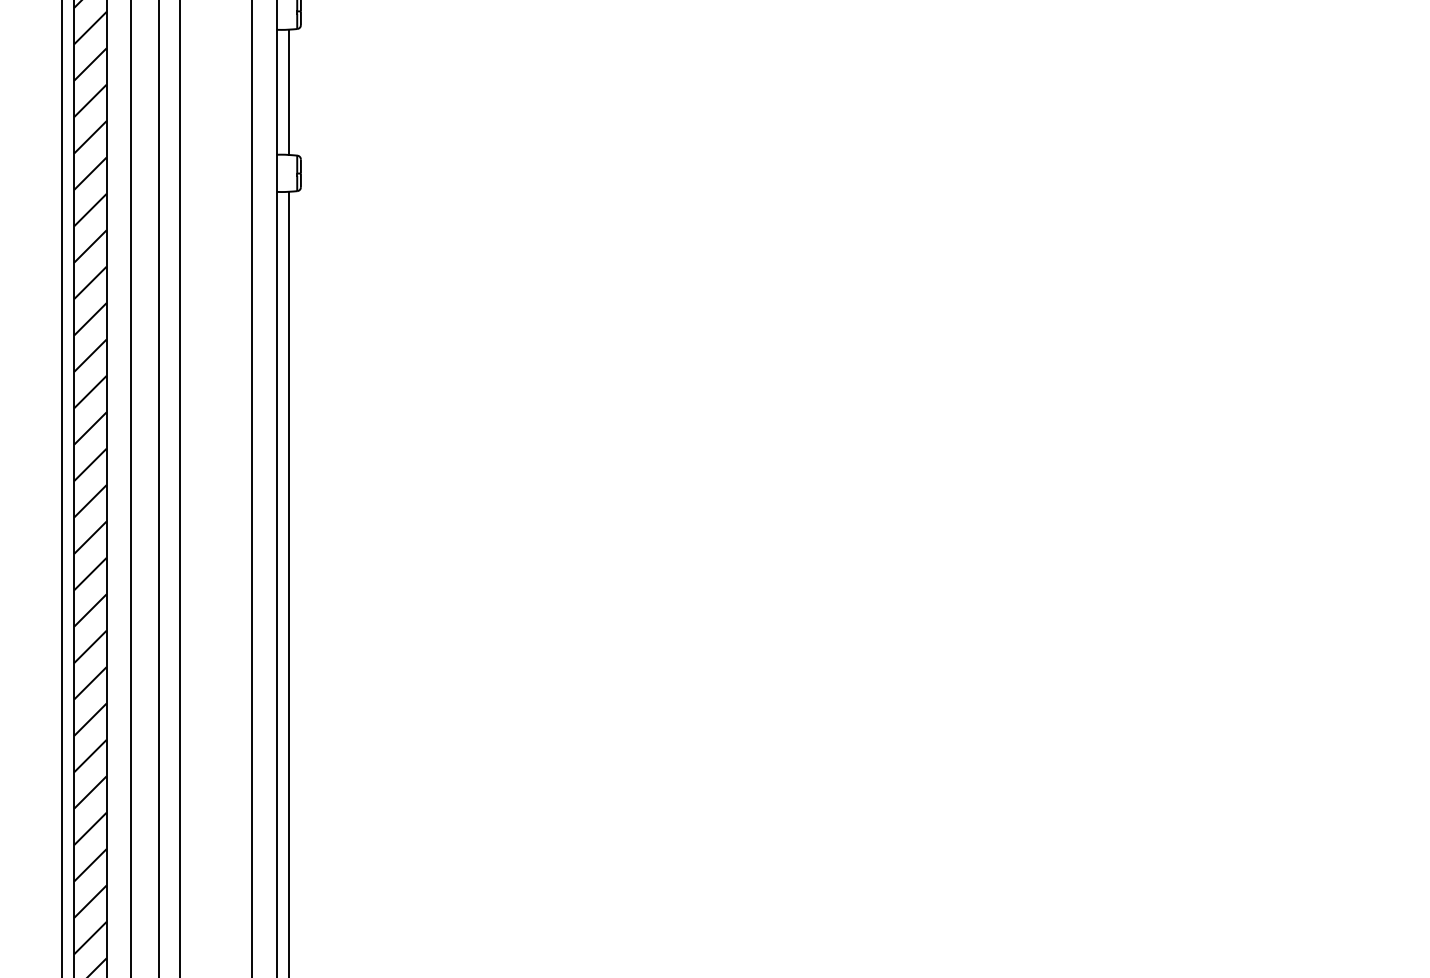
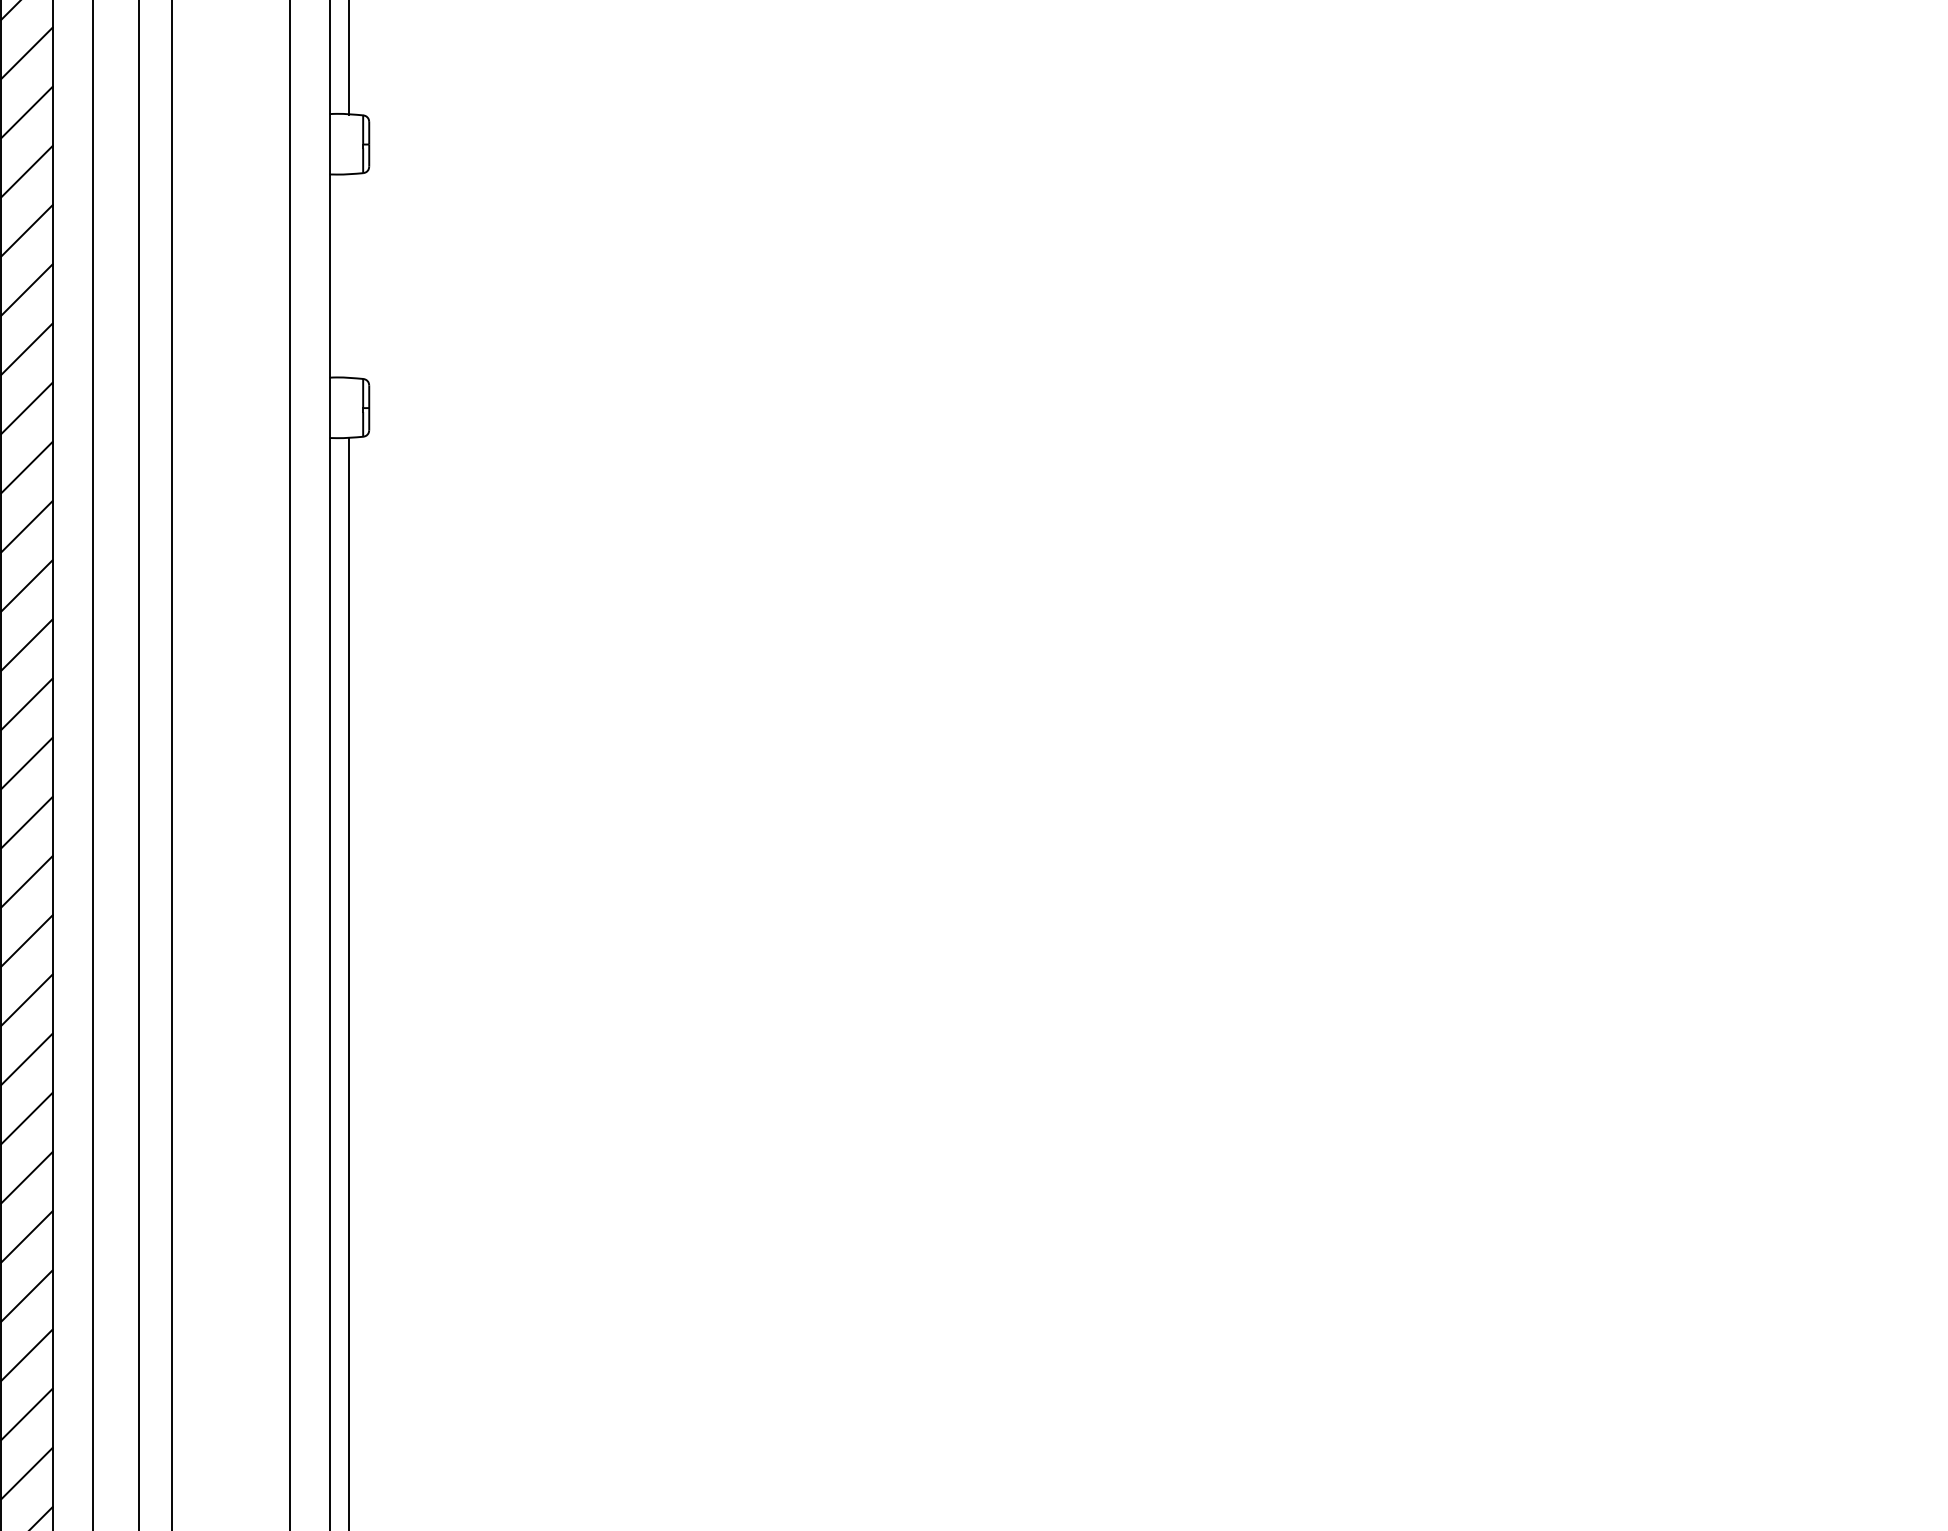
line: (288, 92) -> (348, 276), removed

